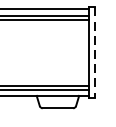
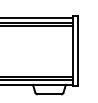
line: (95, 52) -> (78, 51), dashed -> solid

